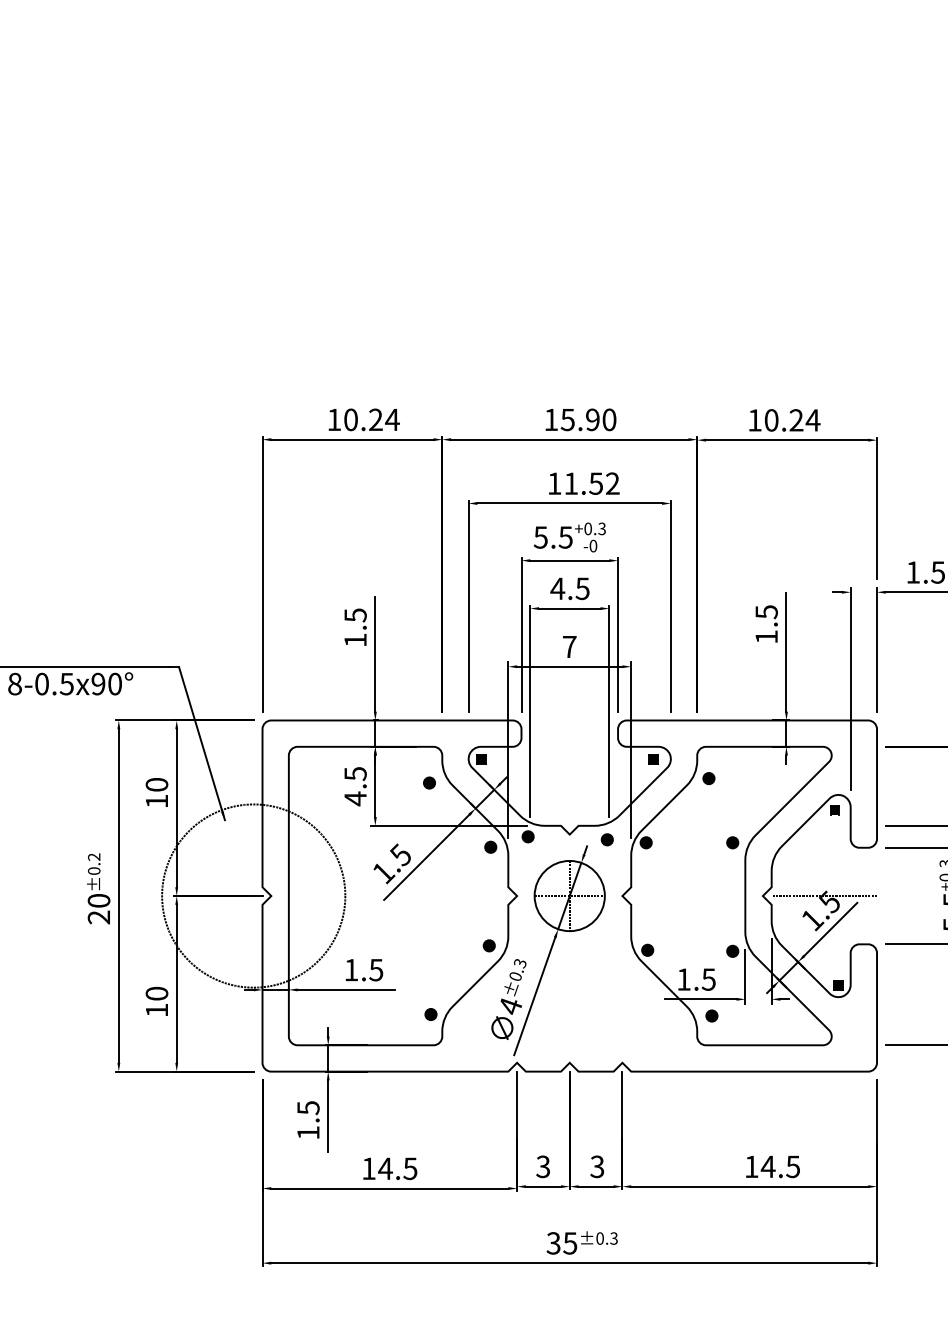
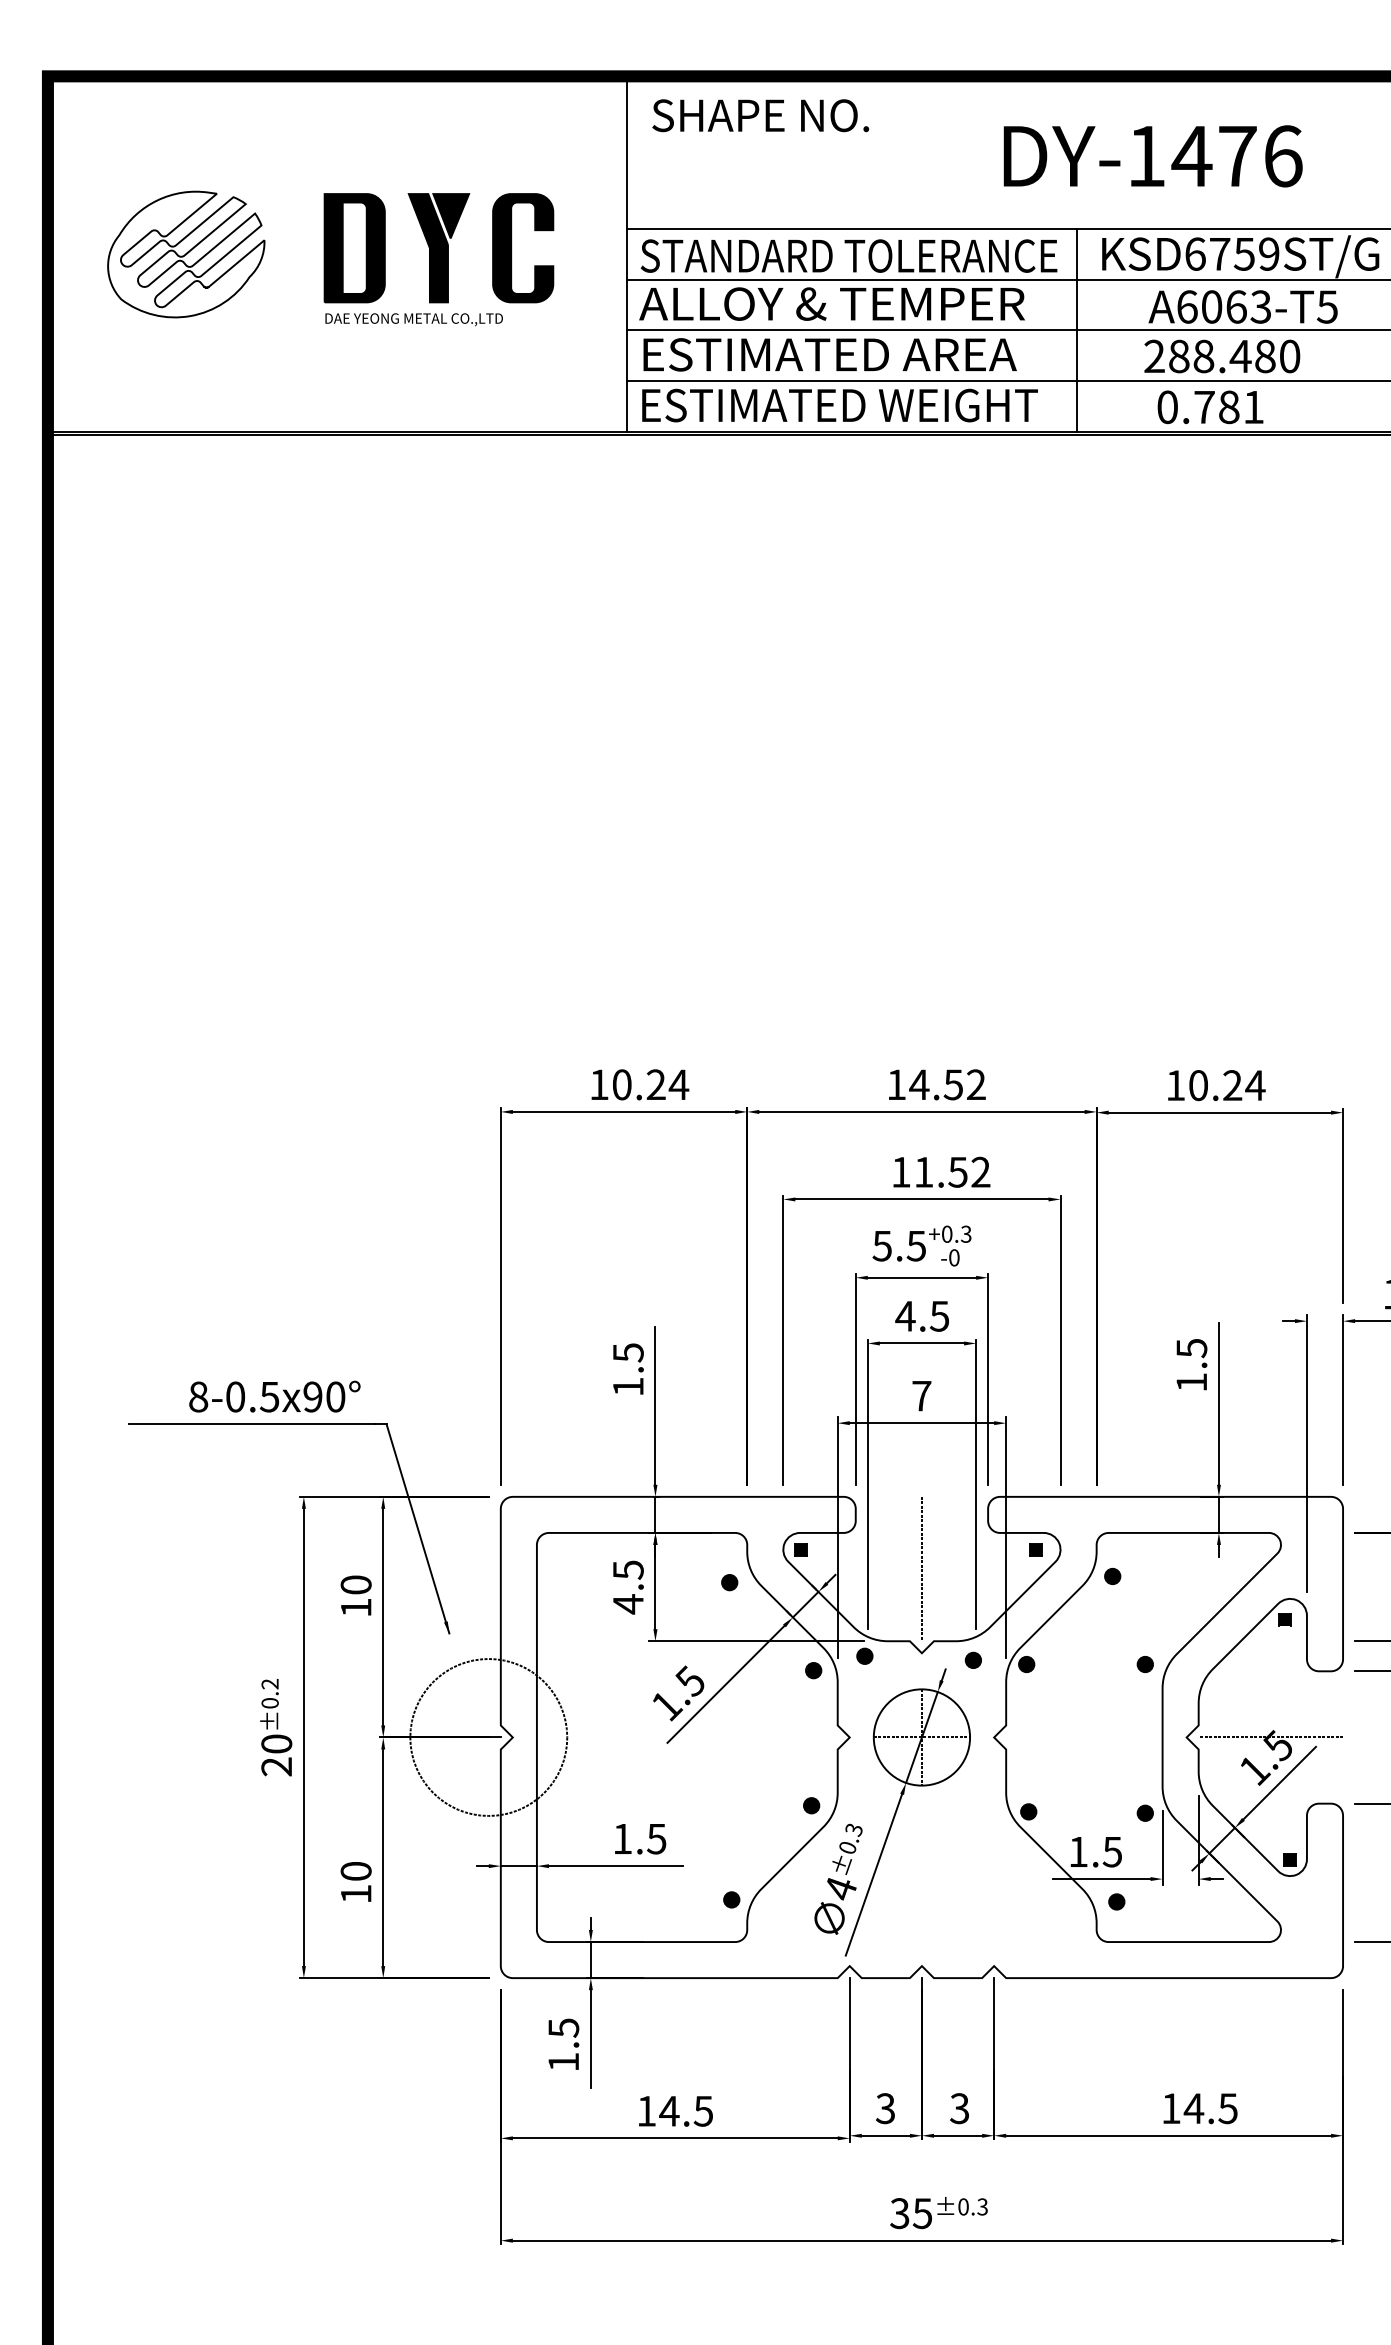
text: (588, 419) -> (947, 1084), 15.90 -> 14.52
text: (70, 683) -> (274, 1396), moved
line: (569, 772) -> (921, 1568), added
circle: (253, 896) -> (488, 1737), size x0.62

